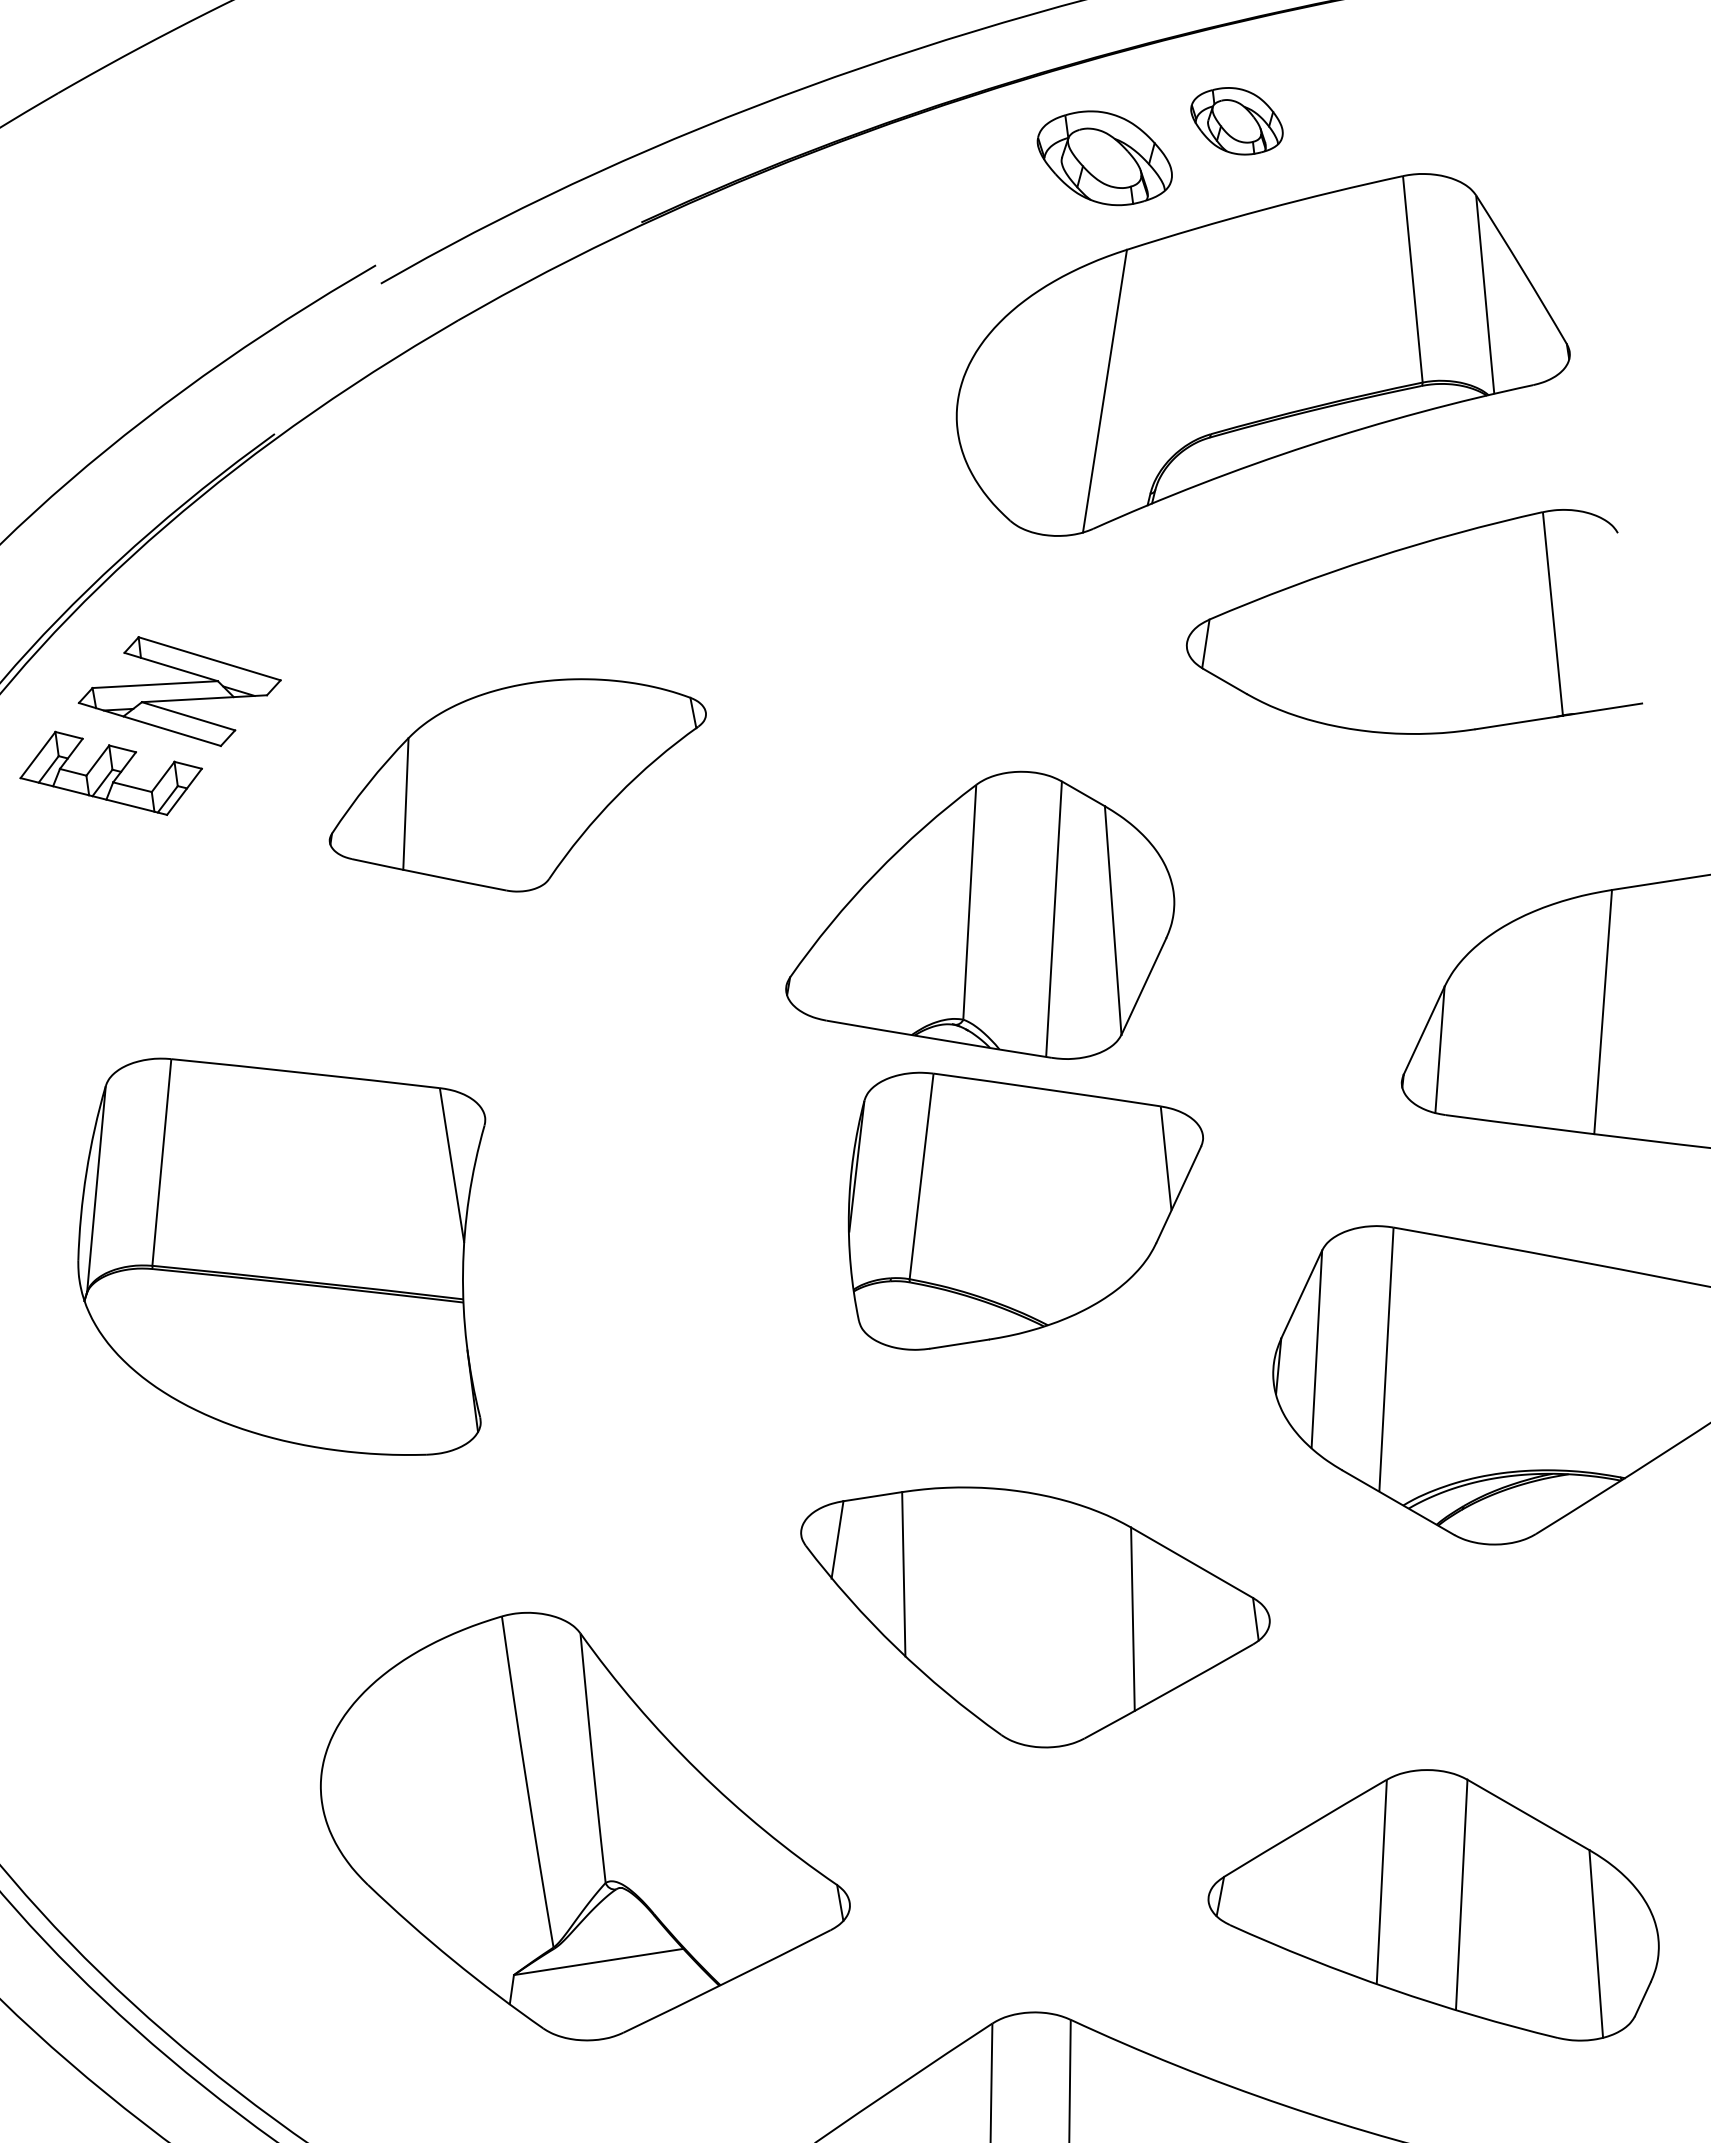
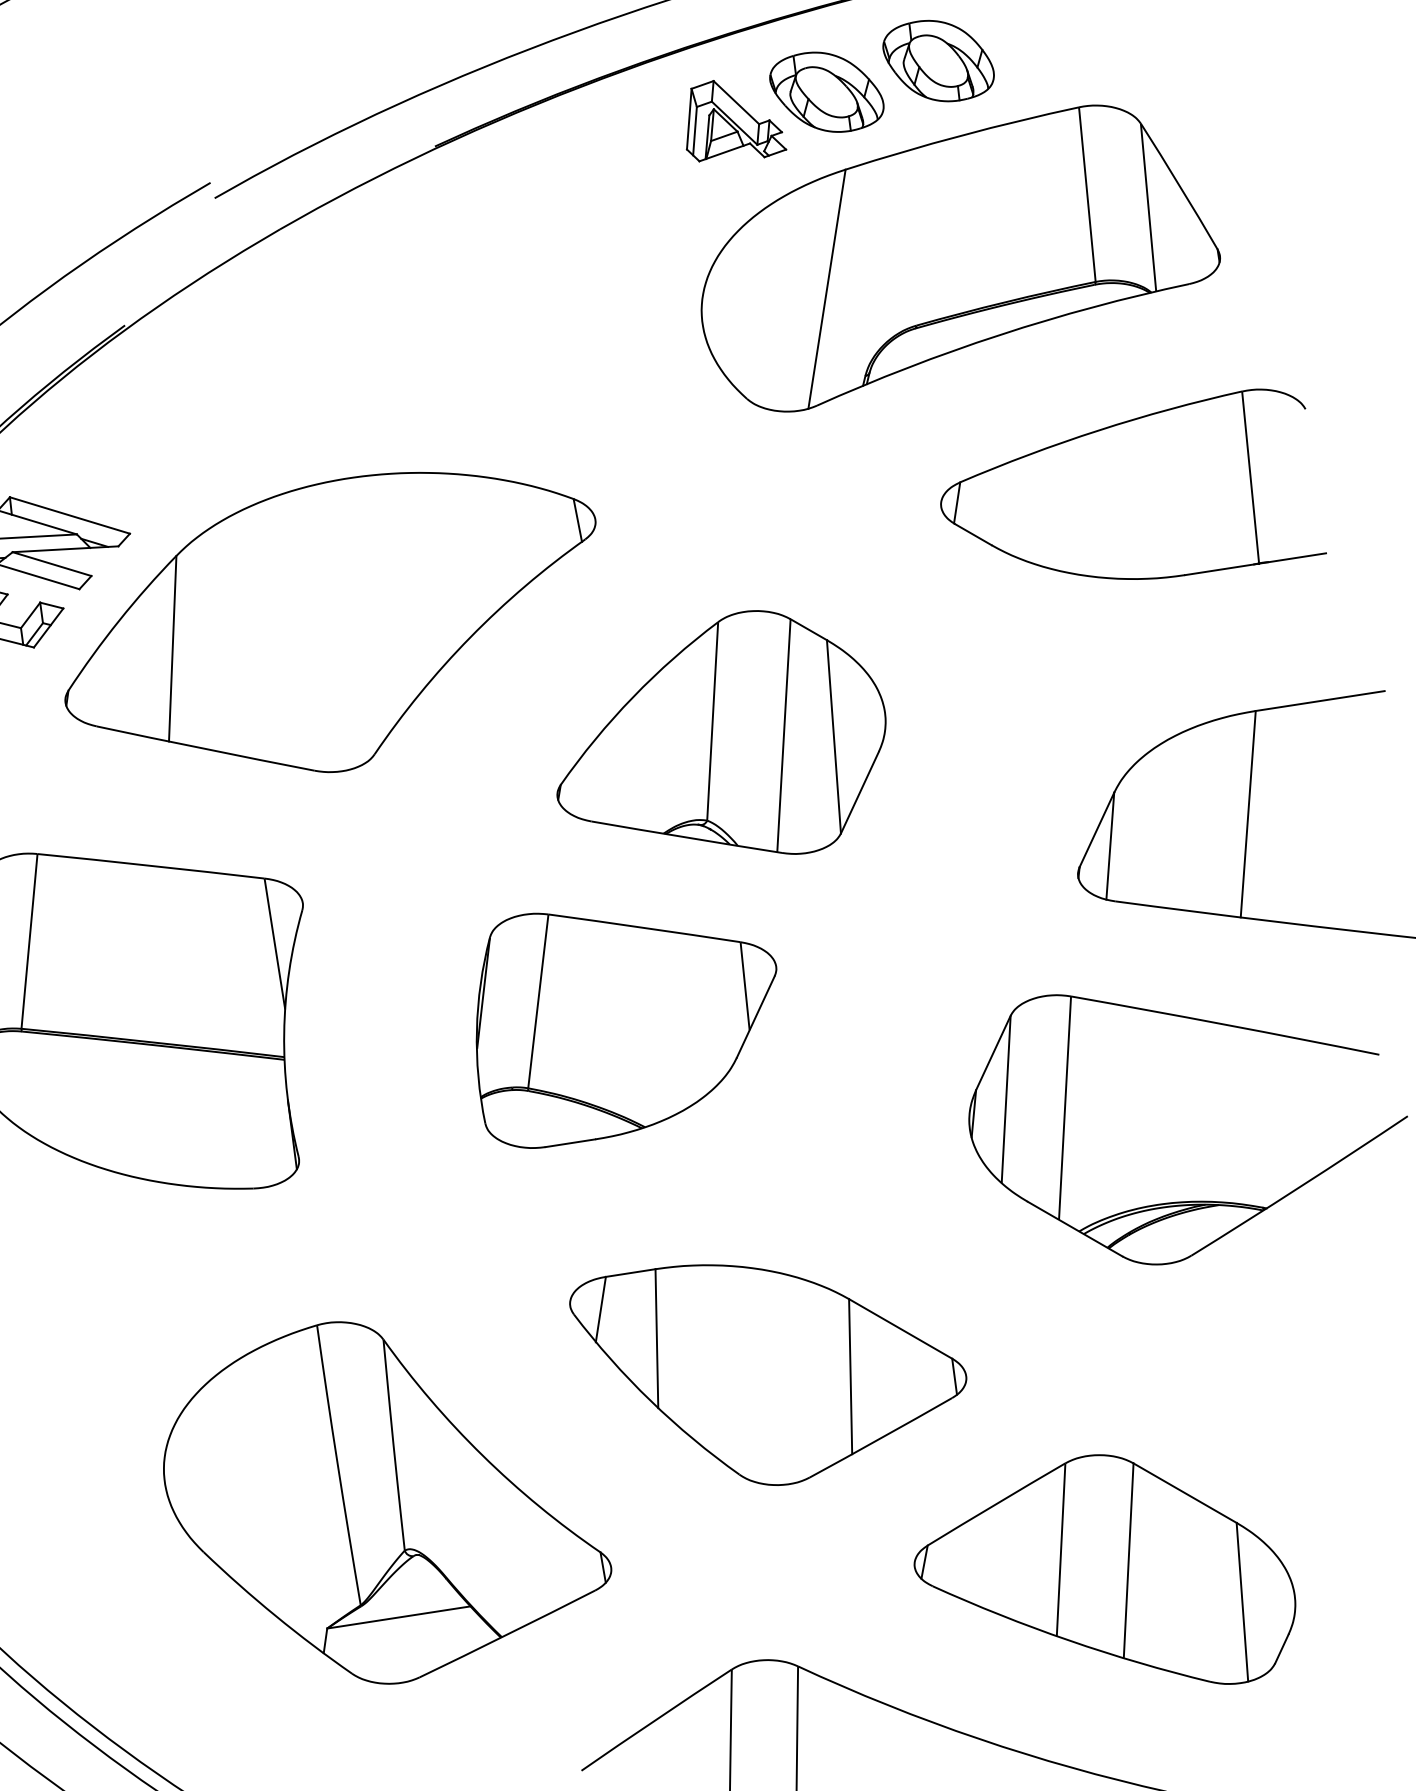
part: (1236, 120) -> (938, 60), size x1.43
part: (997, 192) -> (736, 121), added
part: (1414, 621) -> (1133, 483), moved
part: (517, 785) -> (330, 622), size x1.67
part: (1025, 1210) -> (626, 1030), moved
part: (1035, 1617) -> (768, 1375), moved

